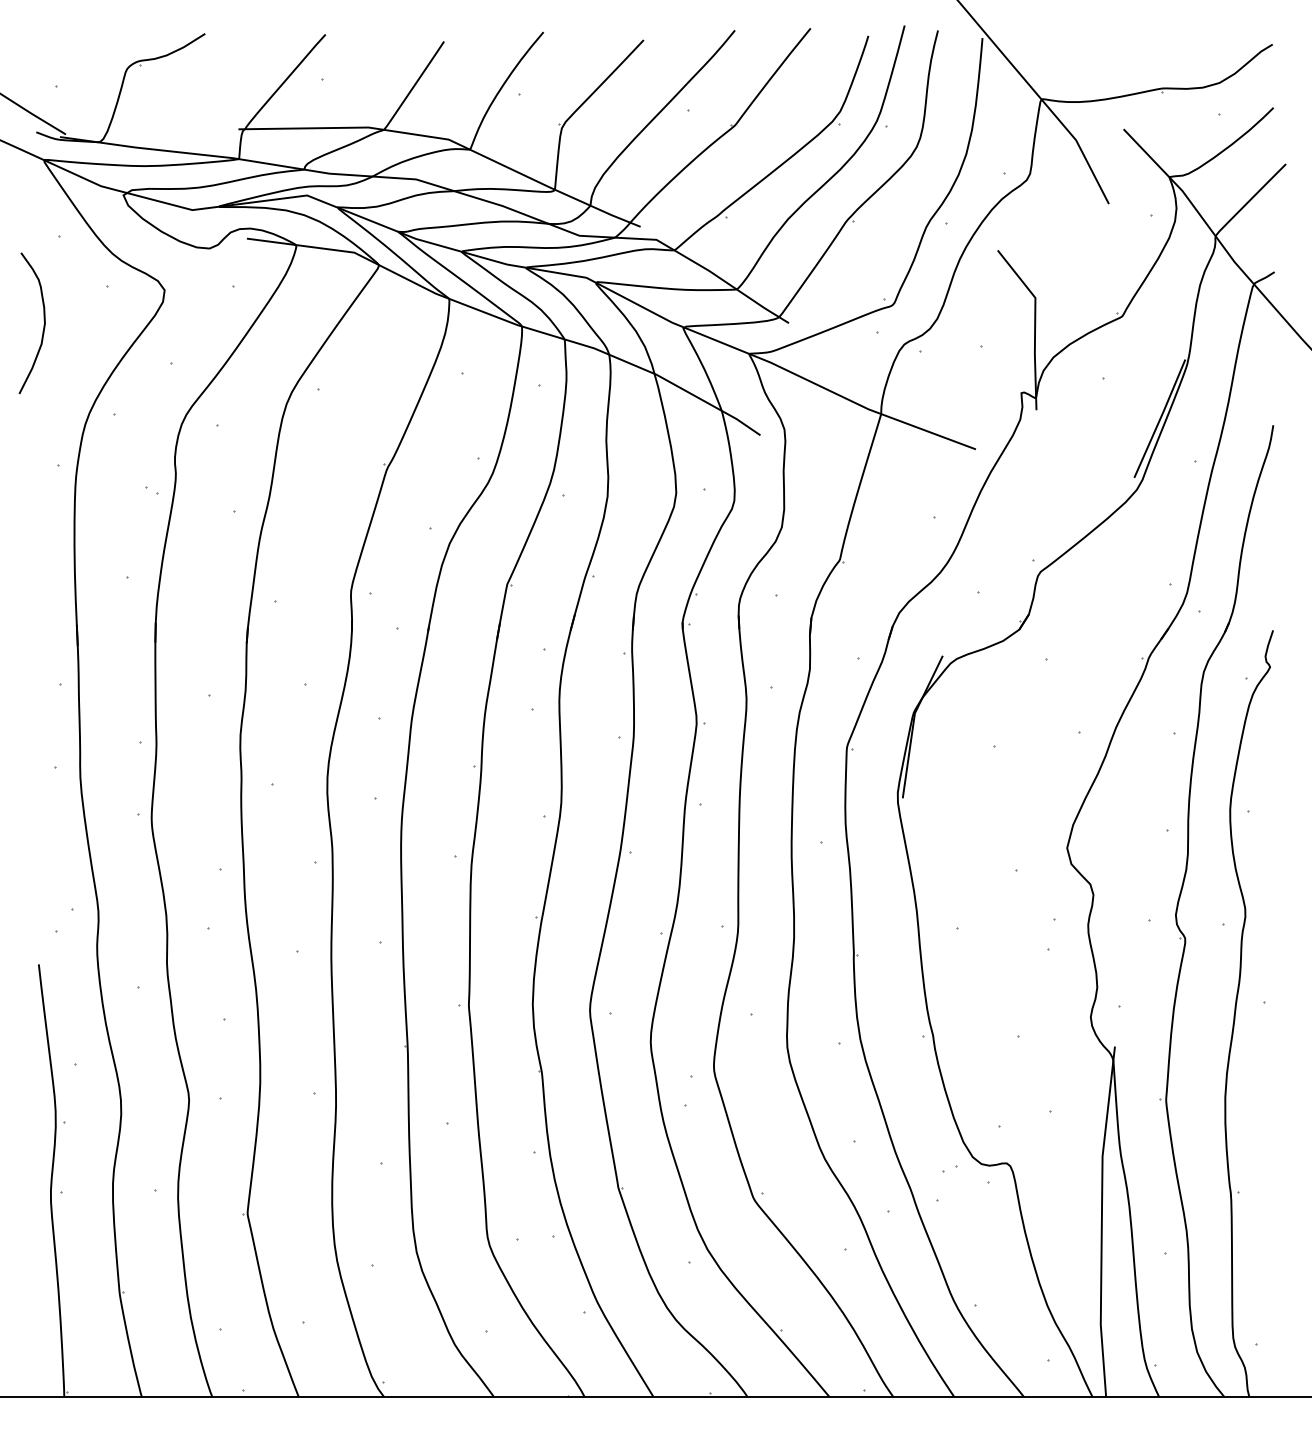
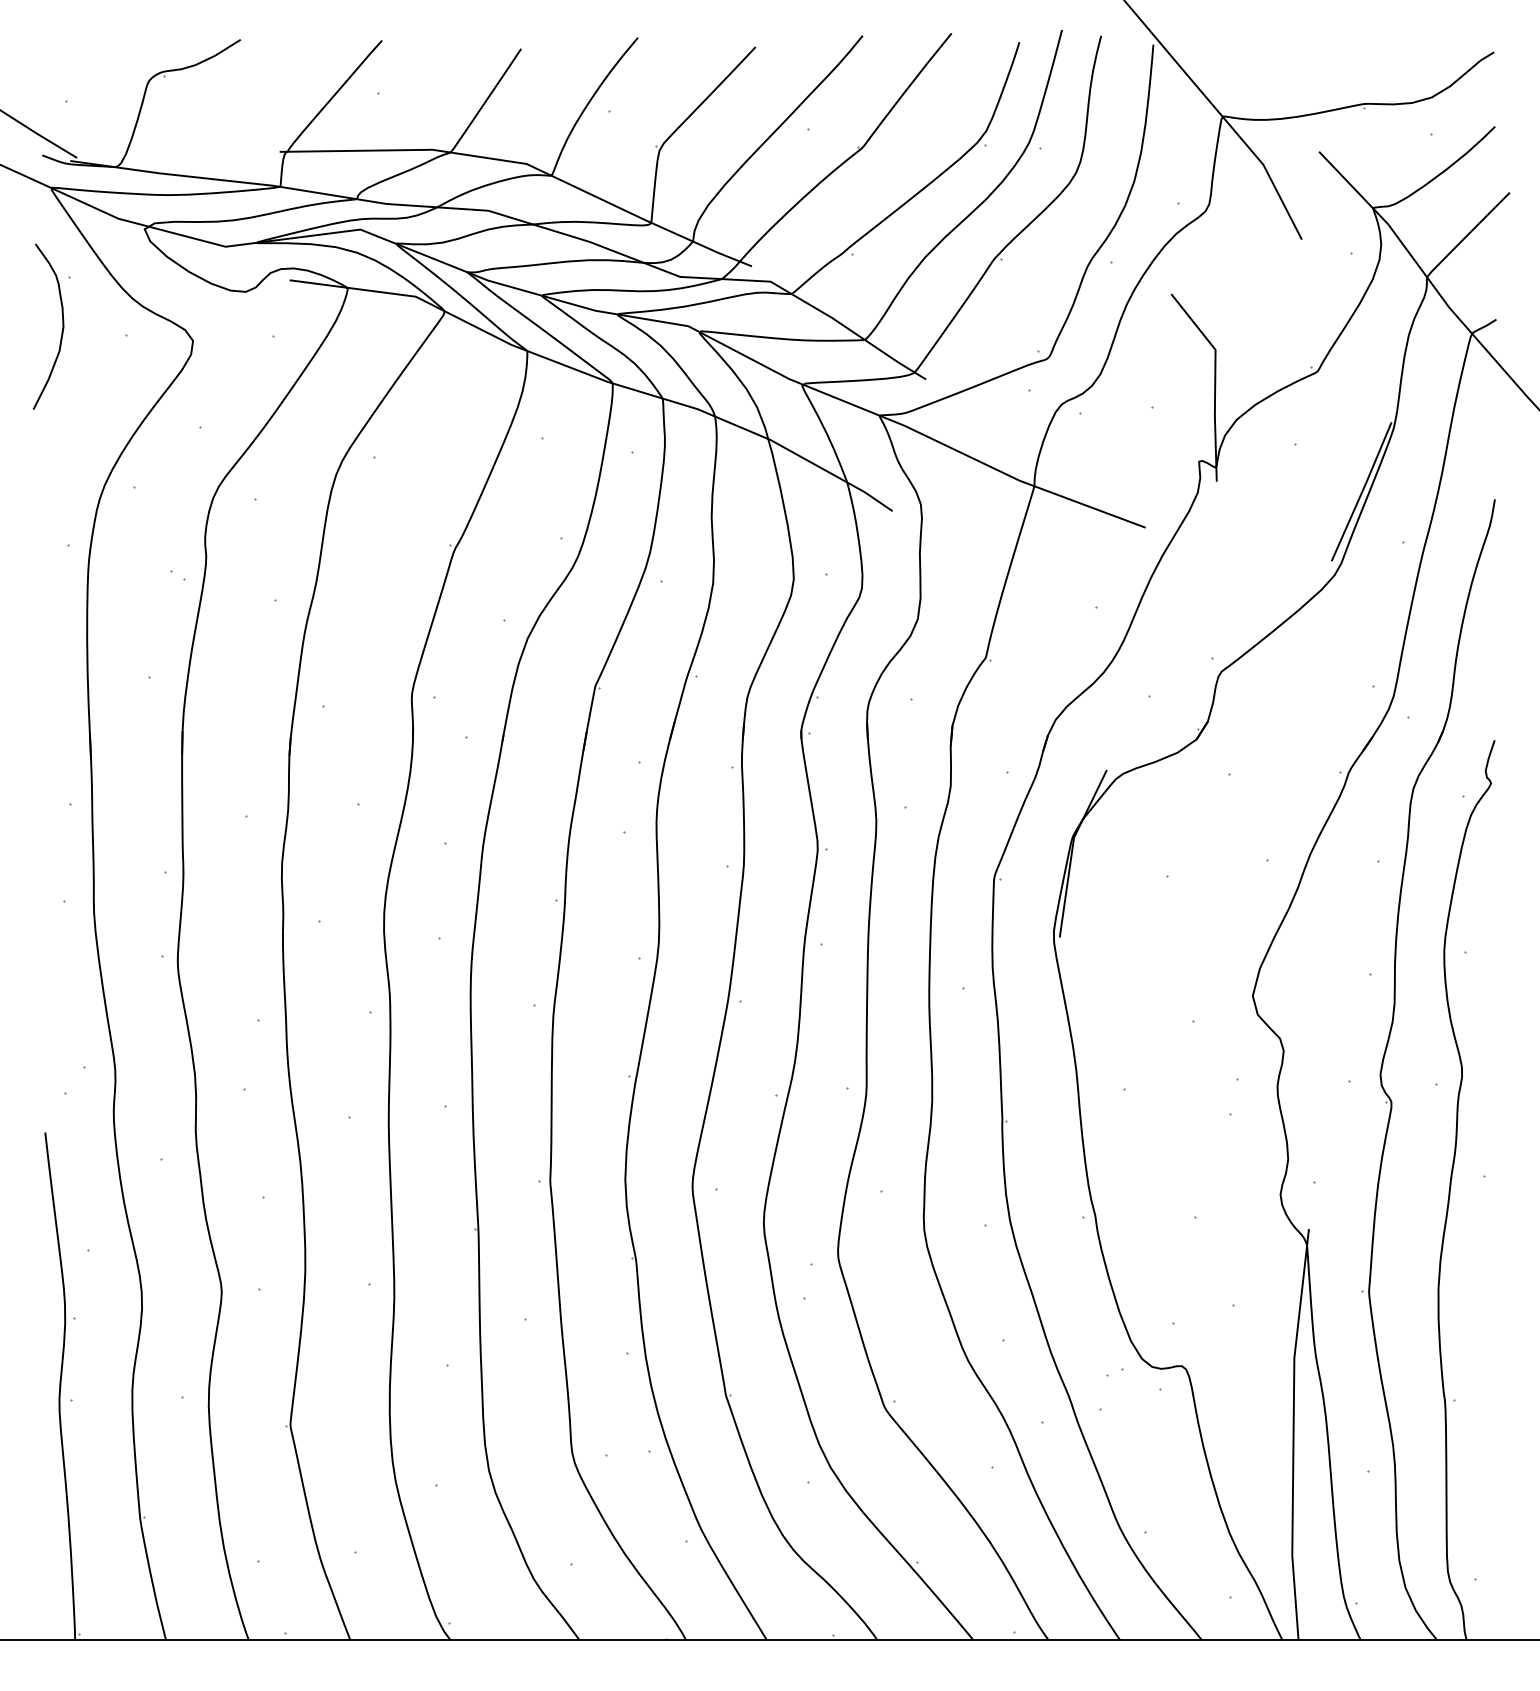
curve: (43, 327) -> (61, 331), moved

